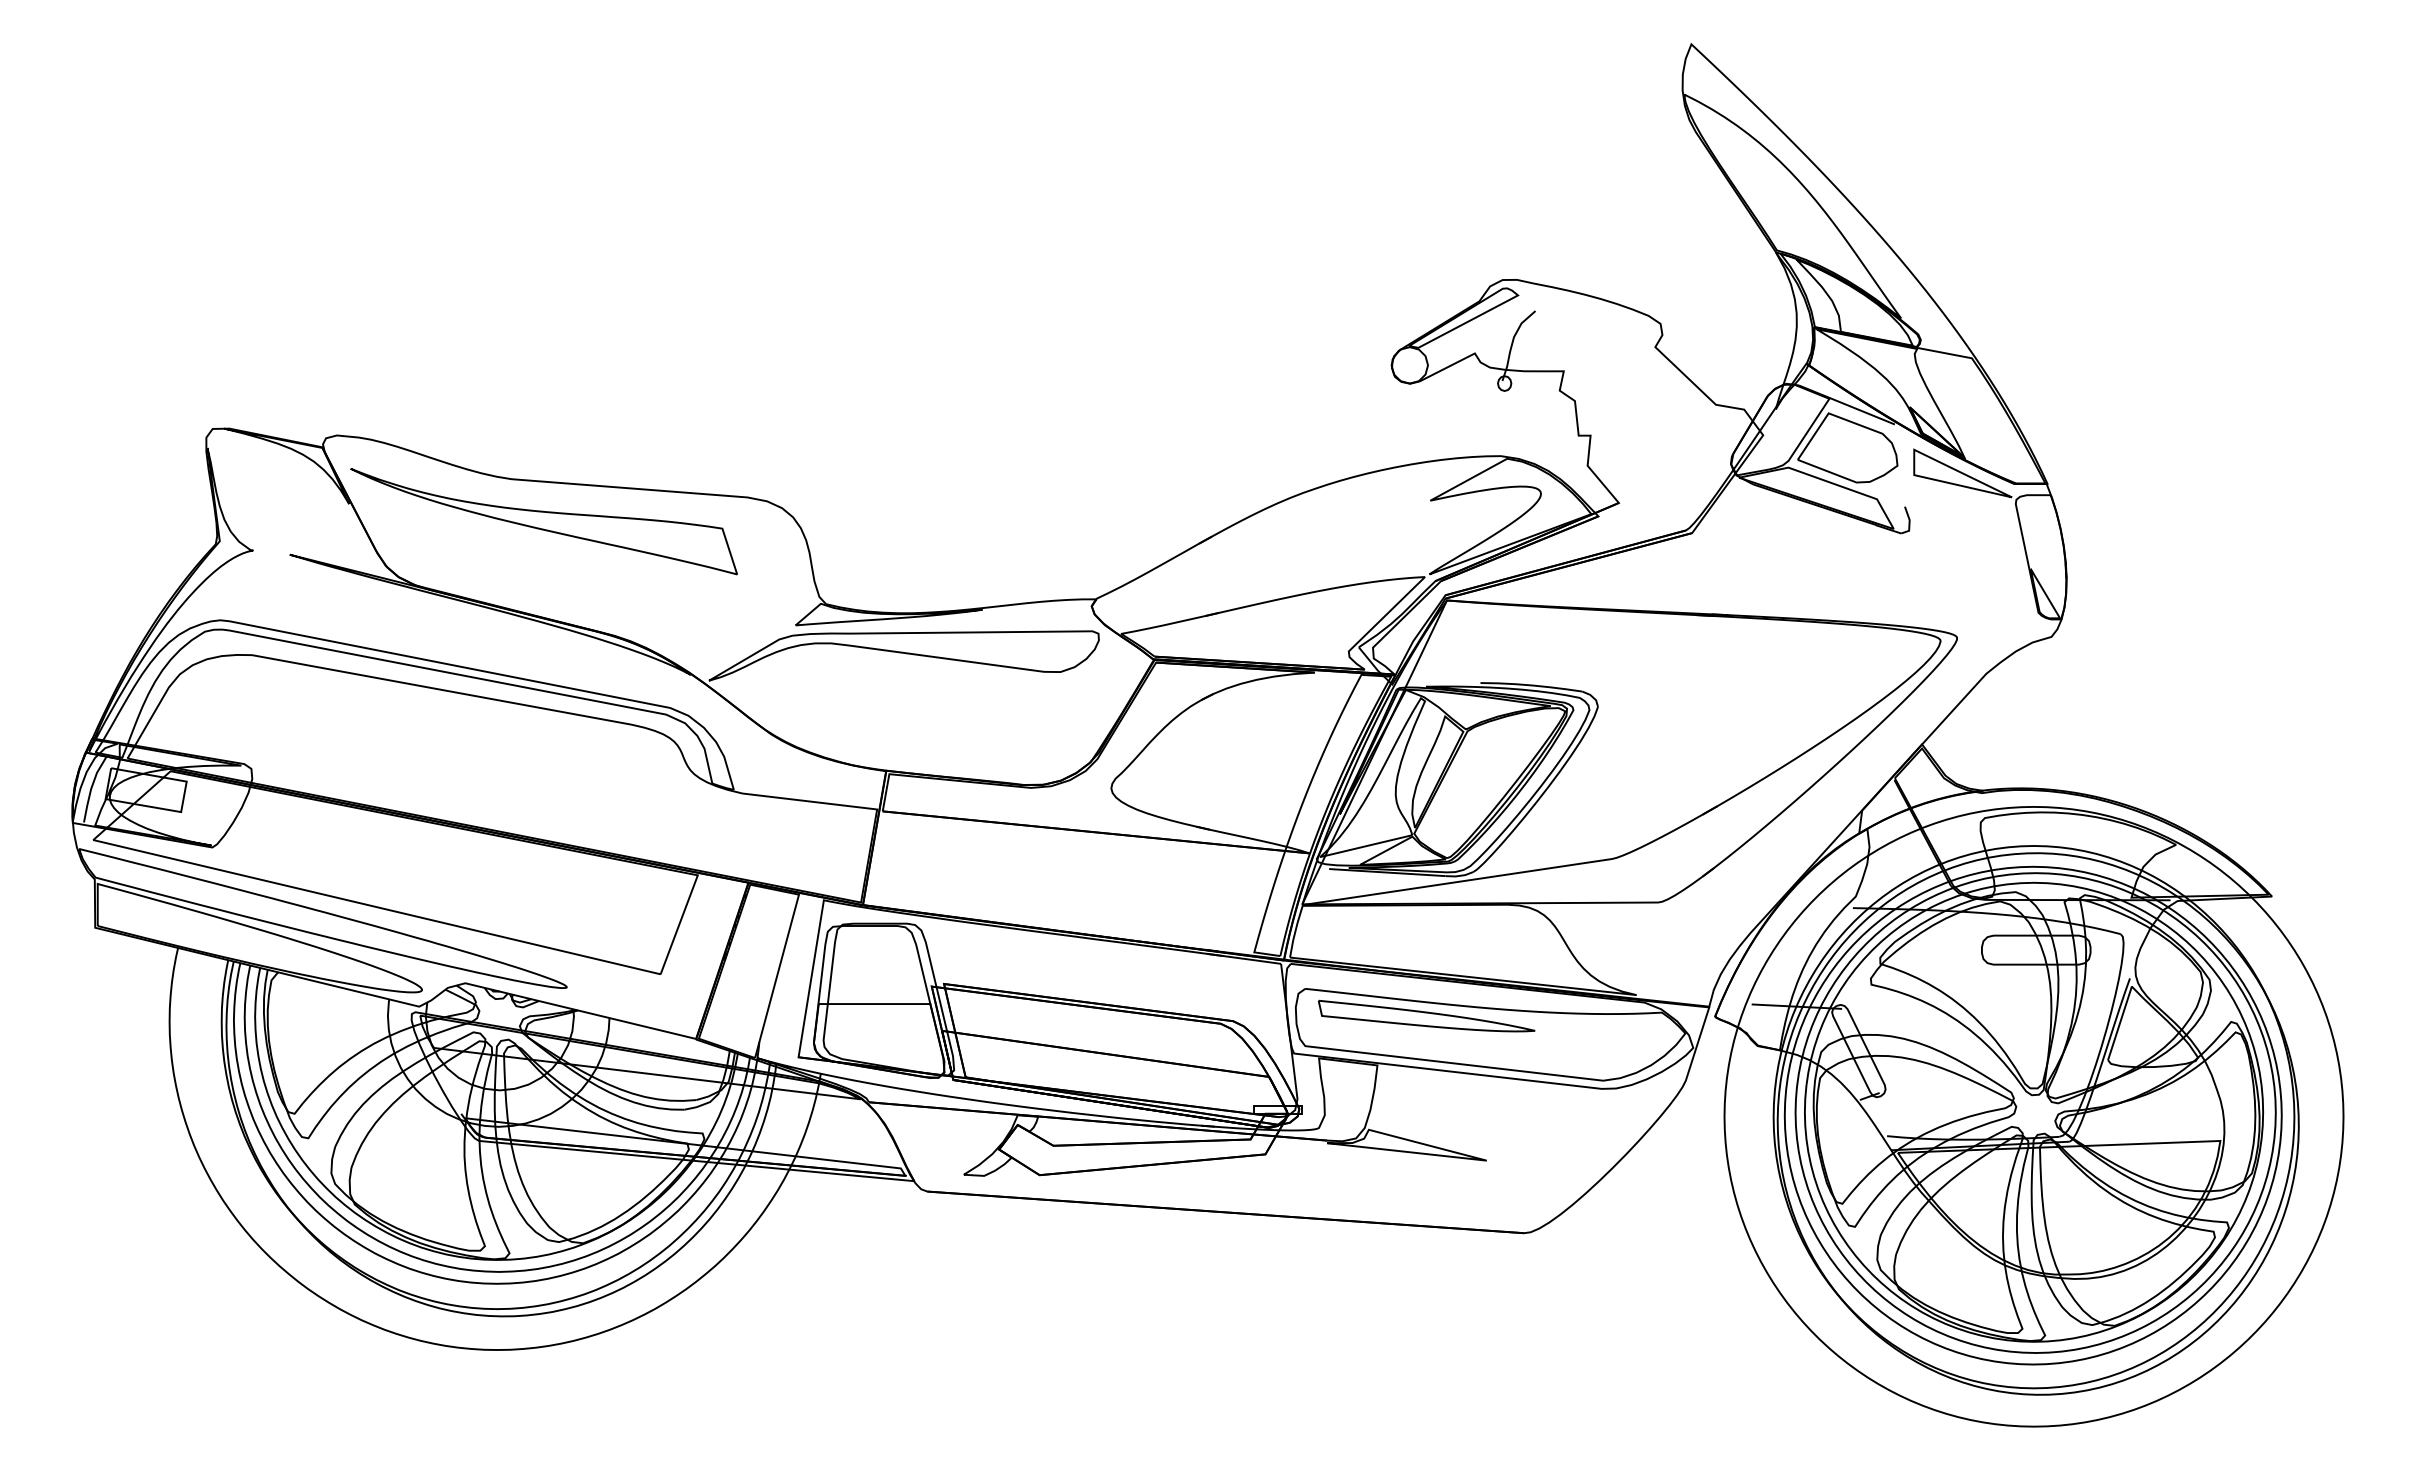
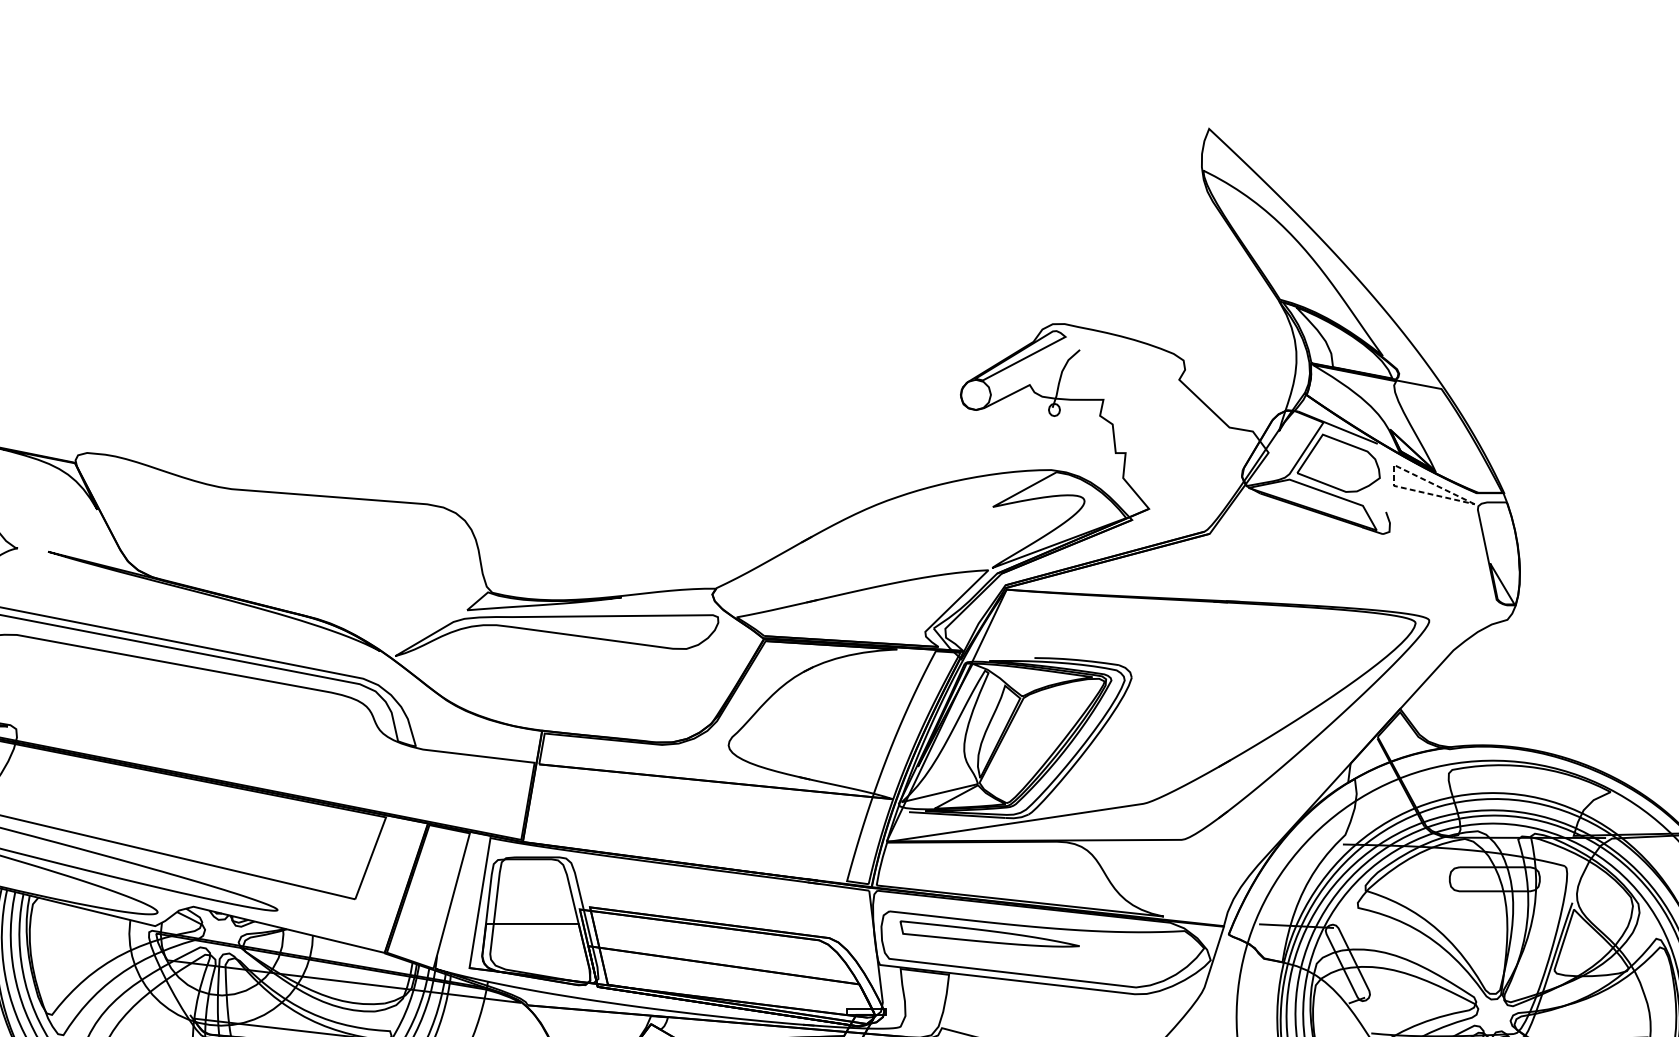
line: (1914, 458) -> (1393, 472), solid -> dashed
part: (543, 521) -> (258, 524), removed

